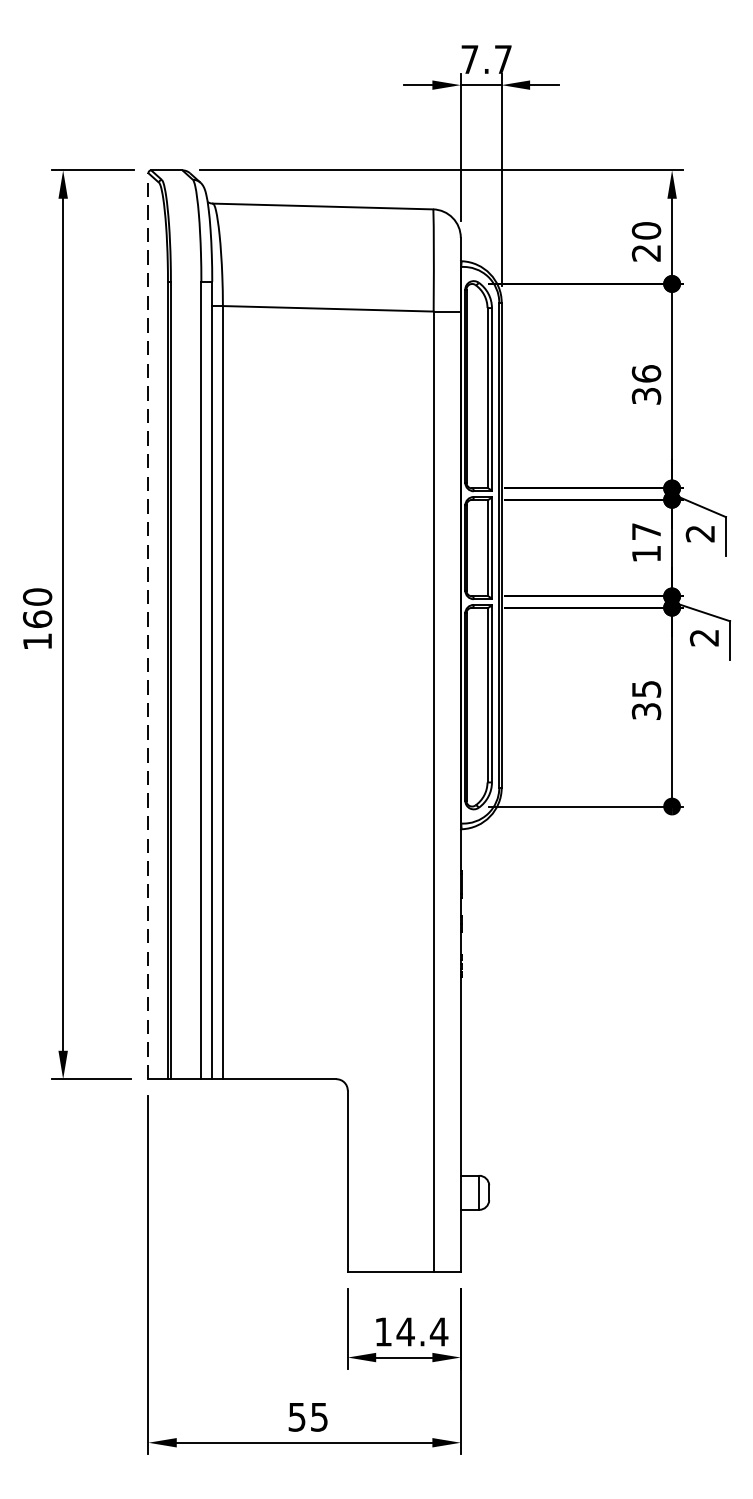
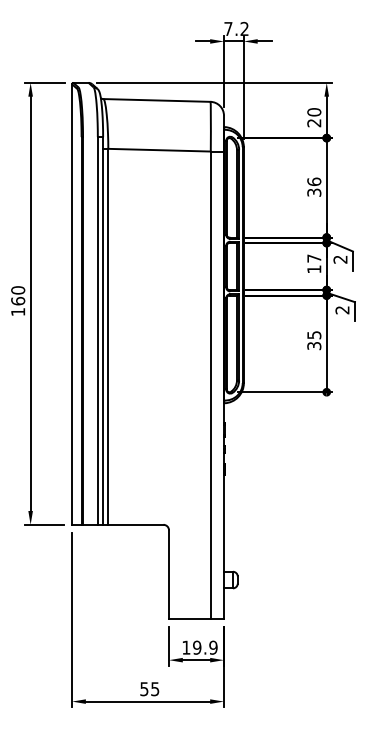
text: (502, 58) -> (244, 28), 7.7 -> 7.2
line: (149, 626) -> (72, 304), dashed -> solid
text: (420, 1331) -> (204, 647), 14.4 -> 19.9

